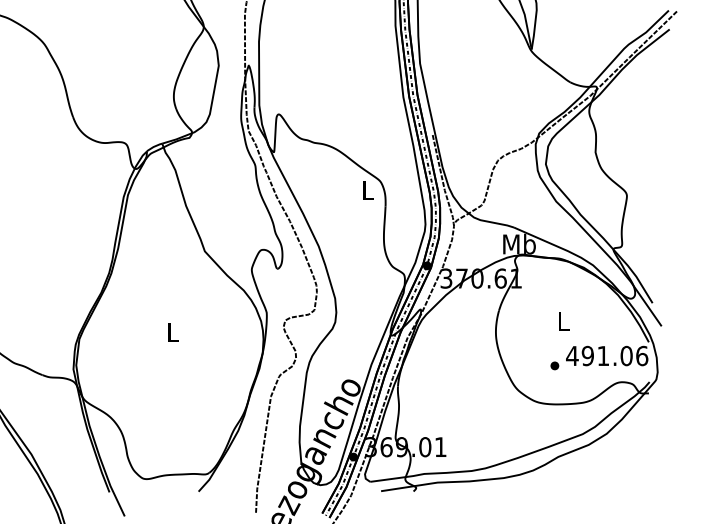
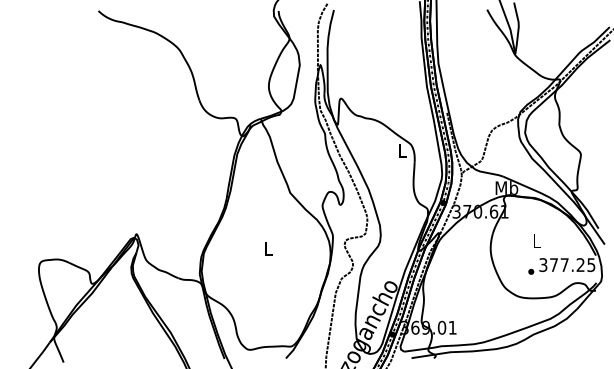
text: (607, 356) -> (567, 265), 491.06 -> 377.25

